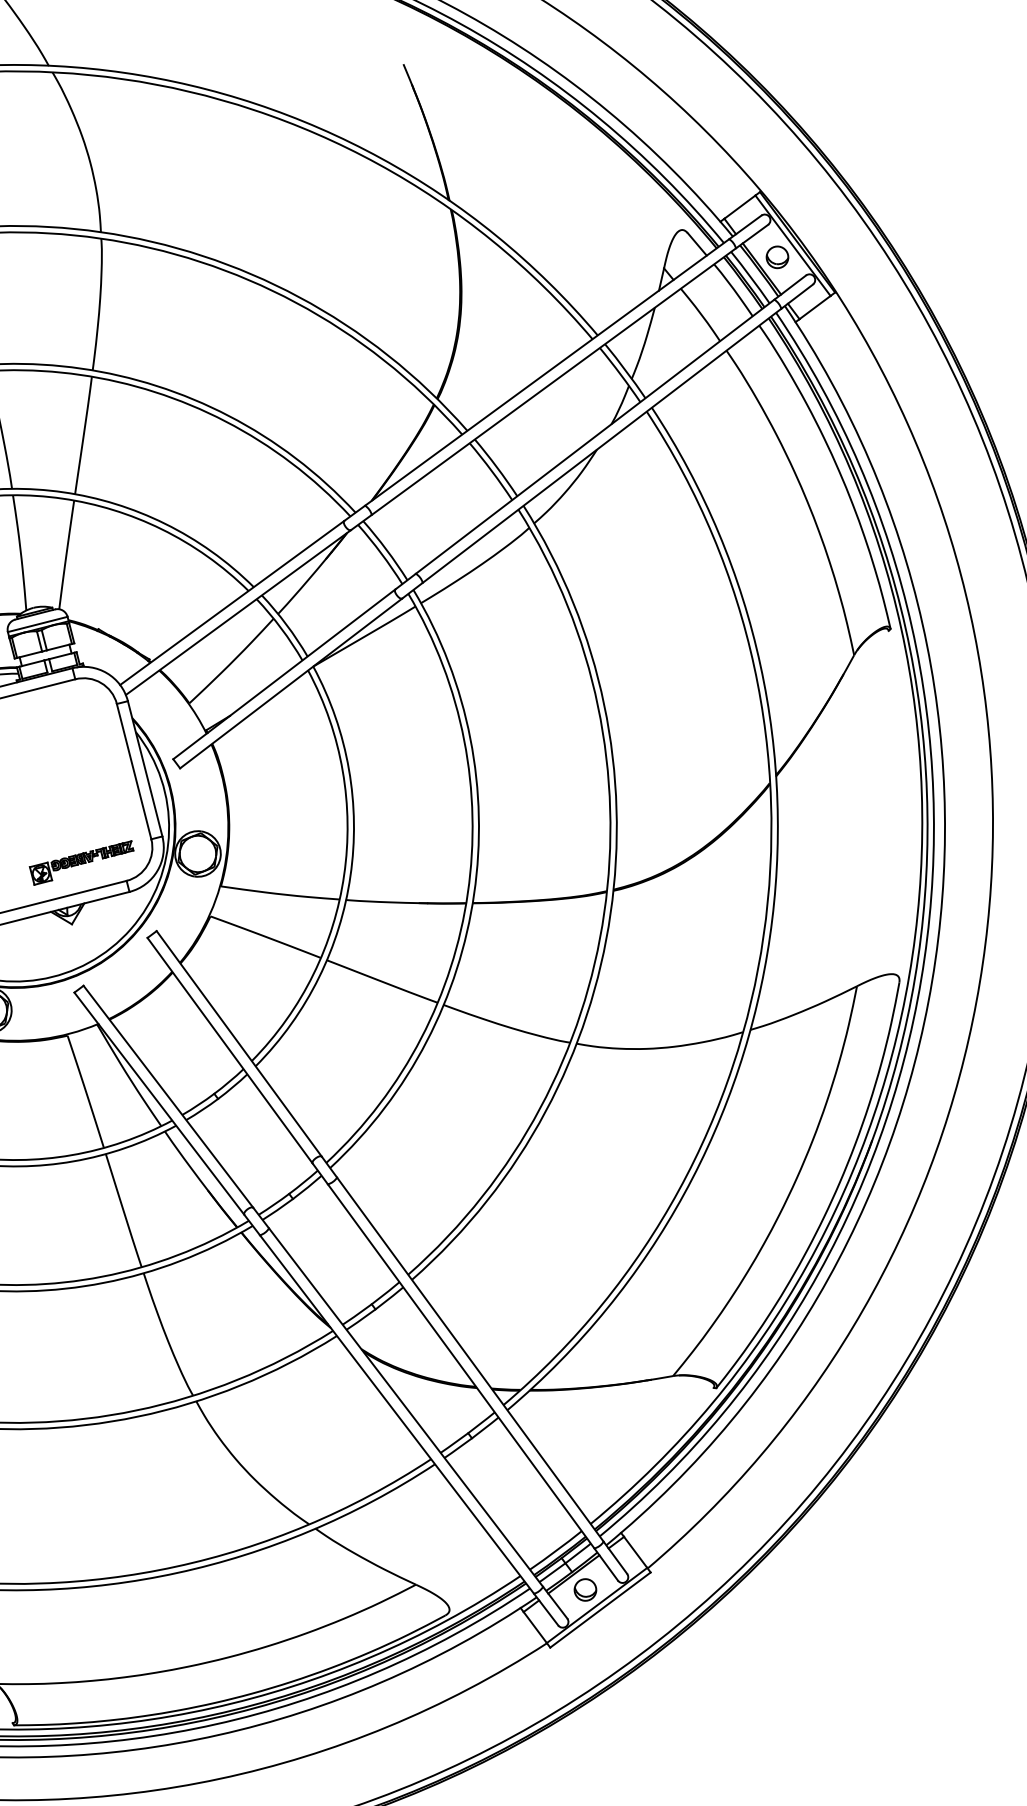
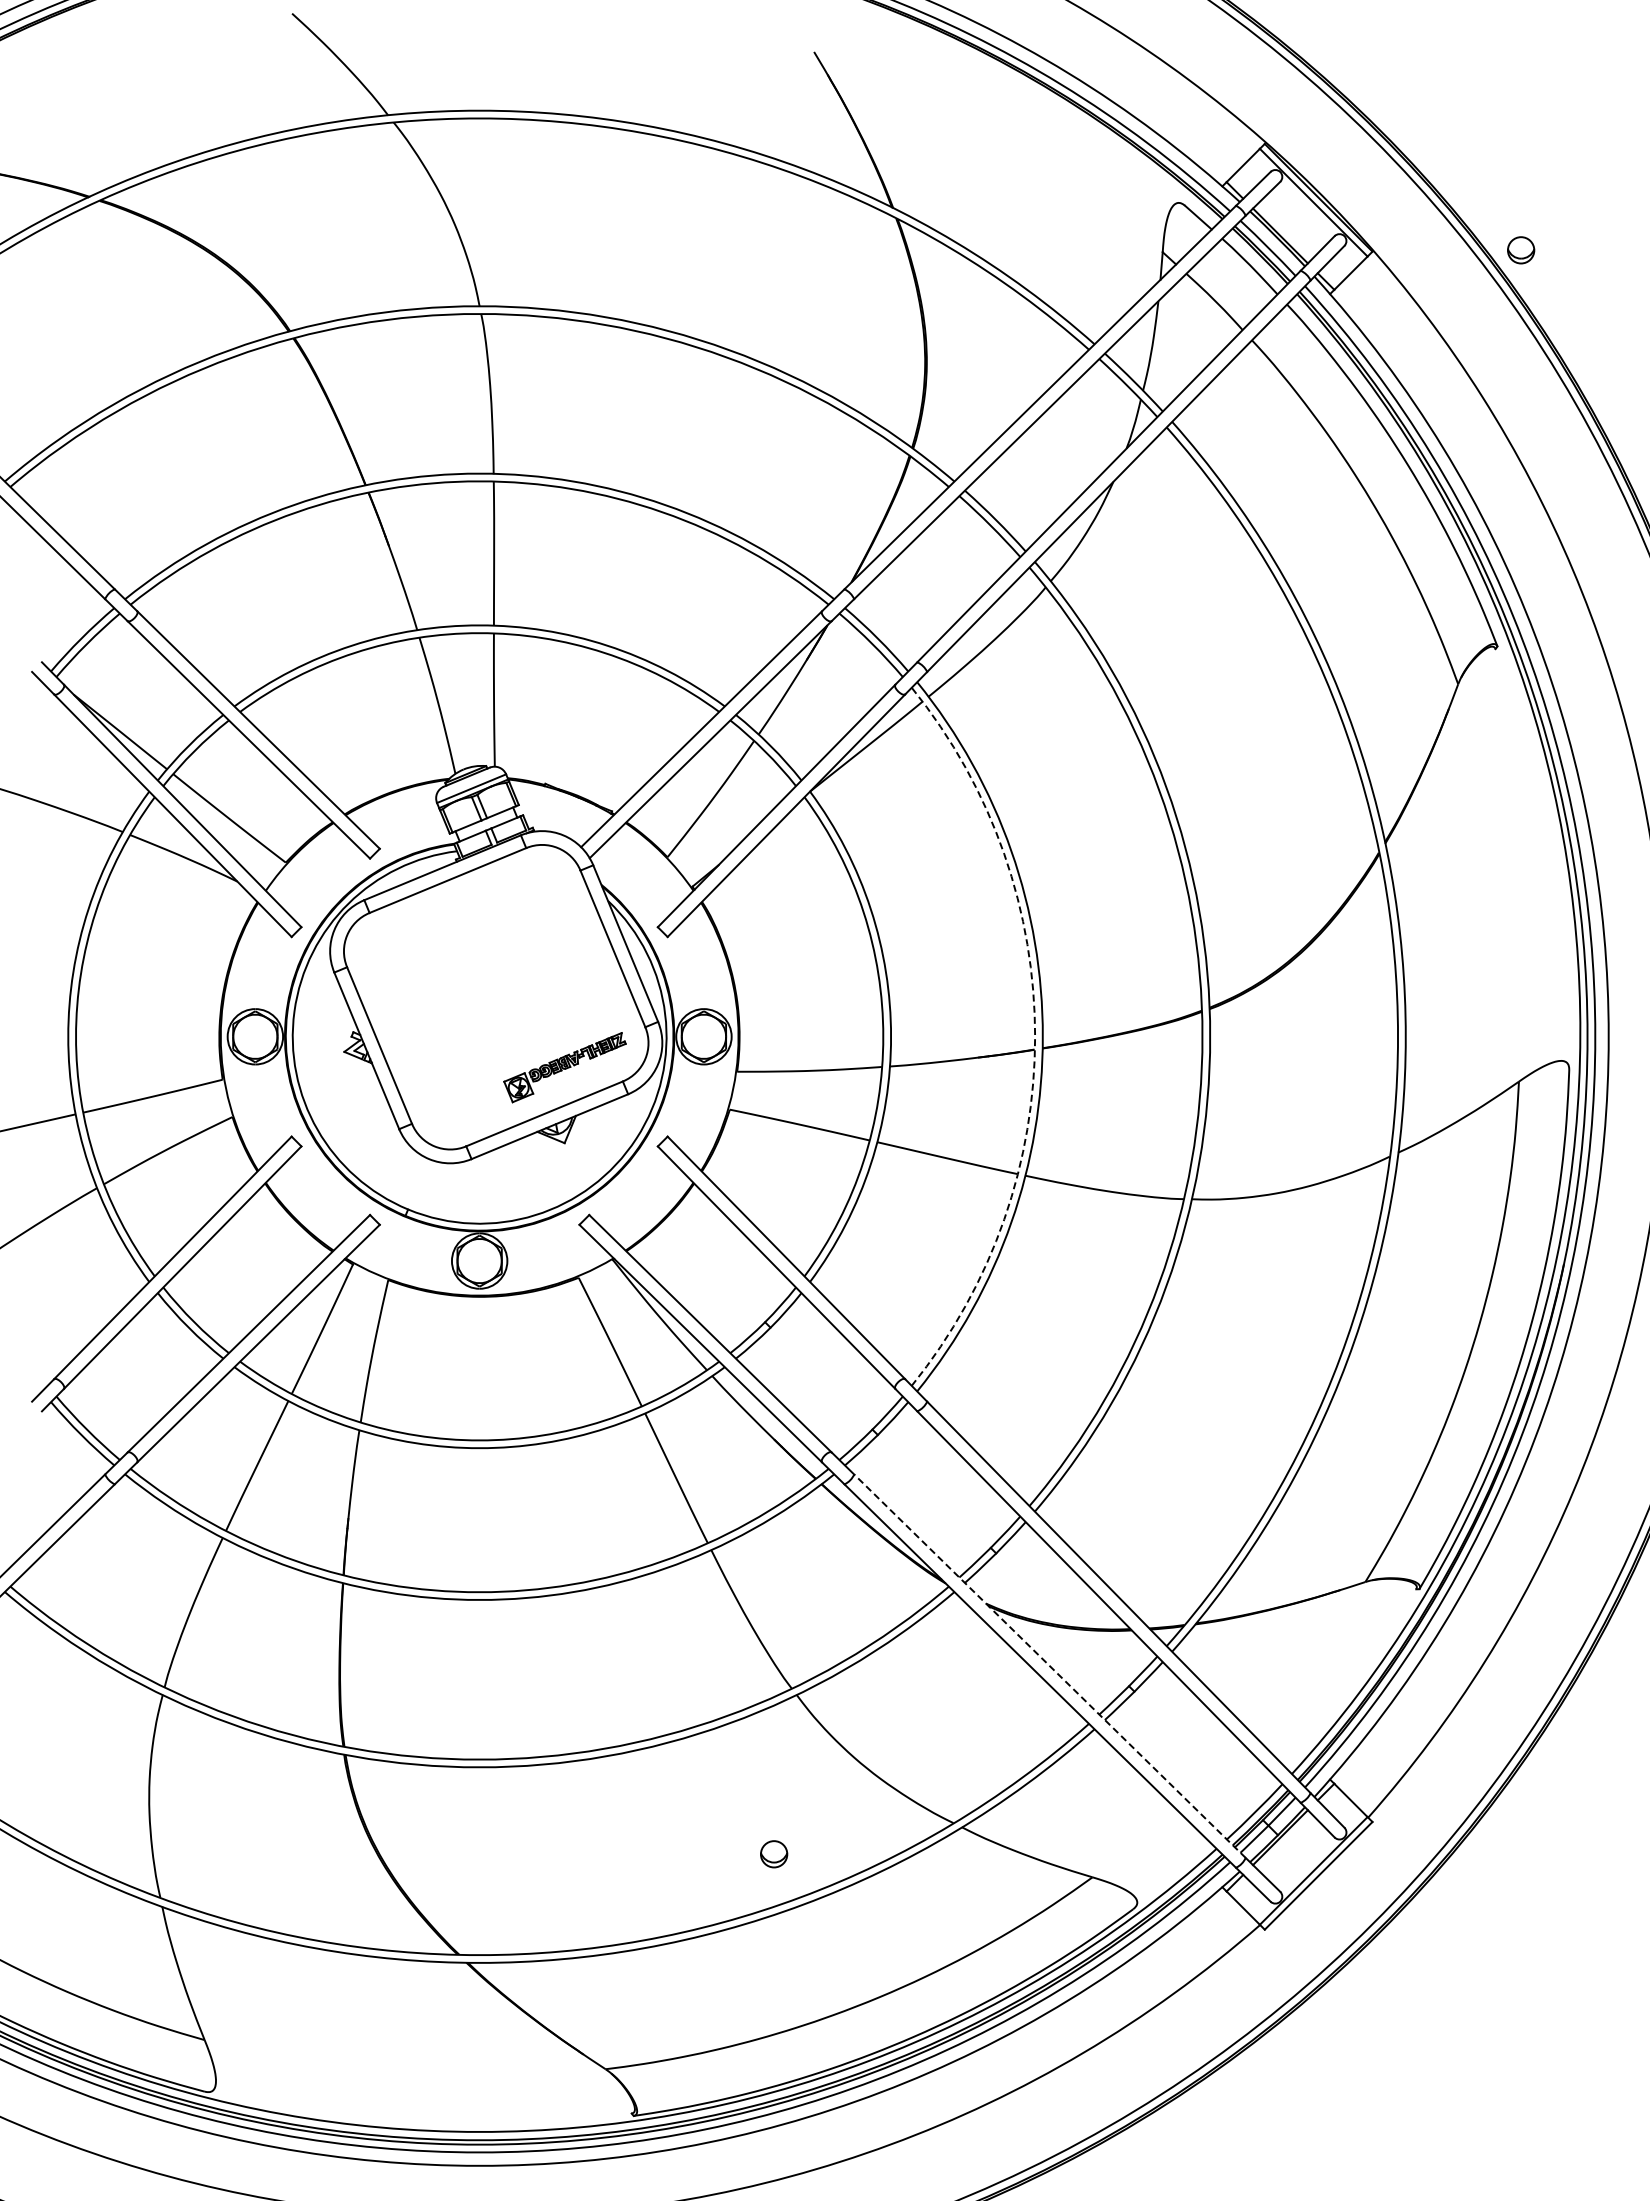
part: (777, 257) -> (1521, 250), moved
arc: (468, 892) -> (1035, 1036), solid -> dashed
line: (405, 1407) -> (1049, 1666), solid -> dashed
part: (585, 1590) -> (774, 1854), moved

